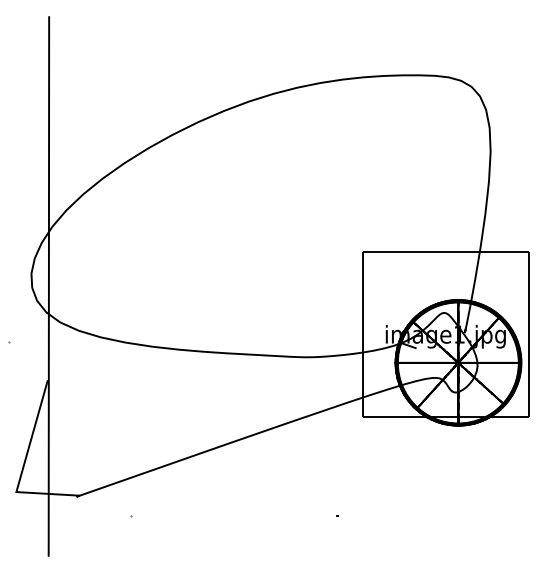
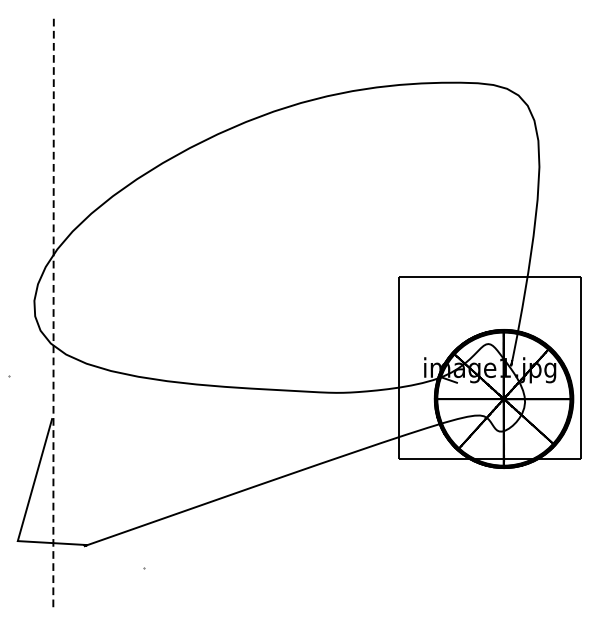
line: (48, 287) -> (53, 316), solid -> dashed

